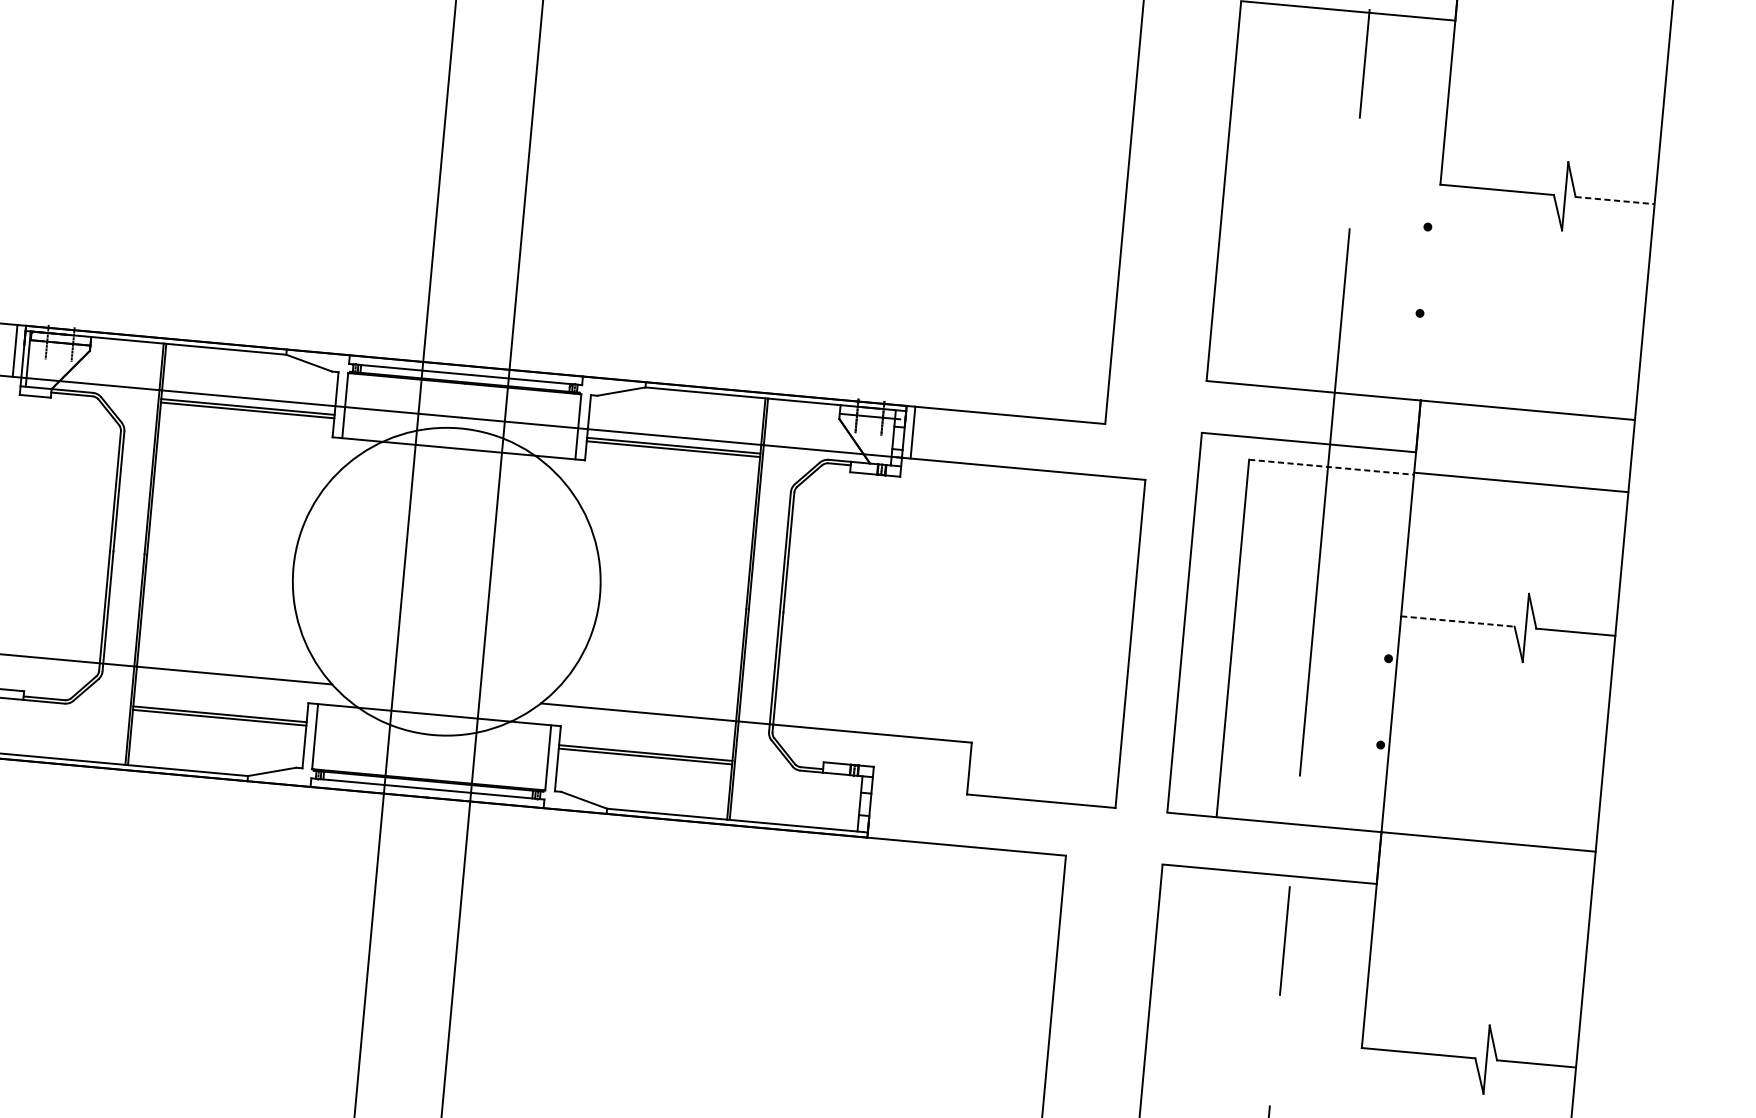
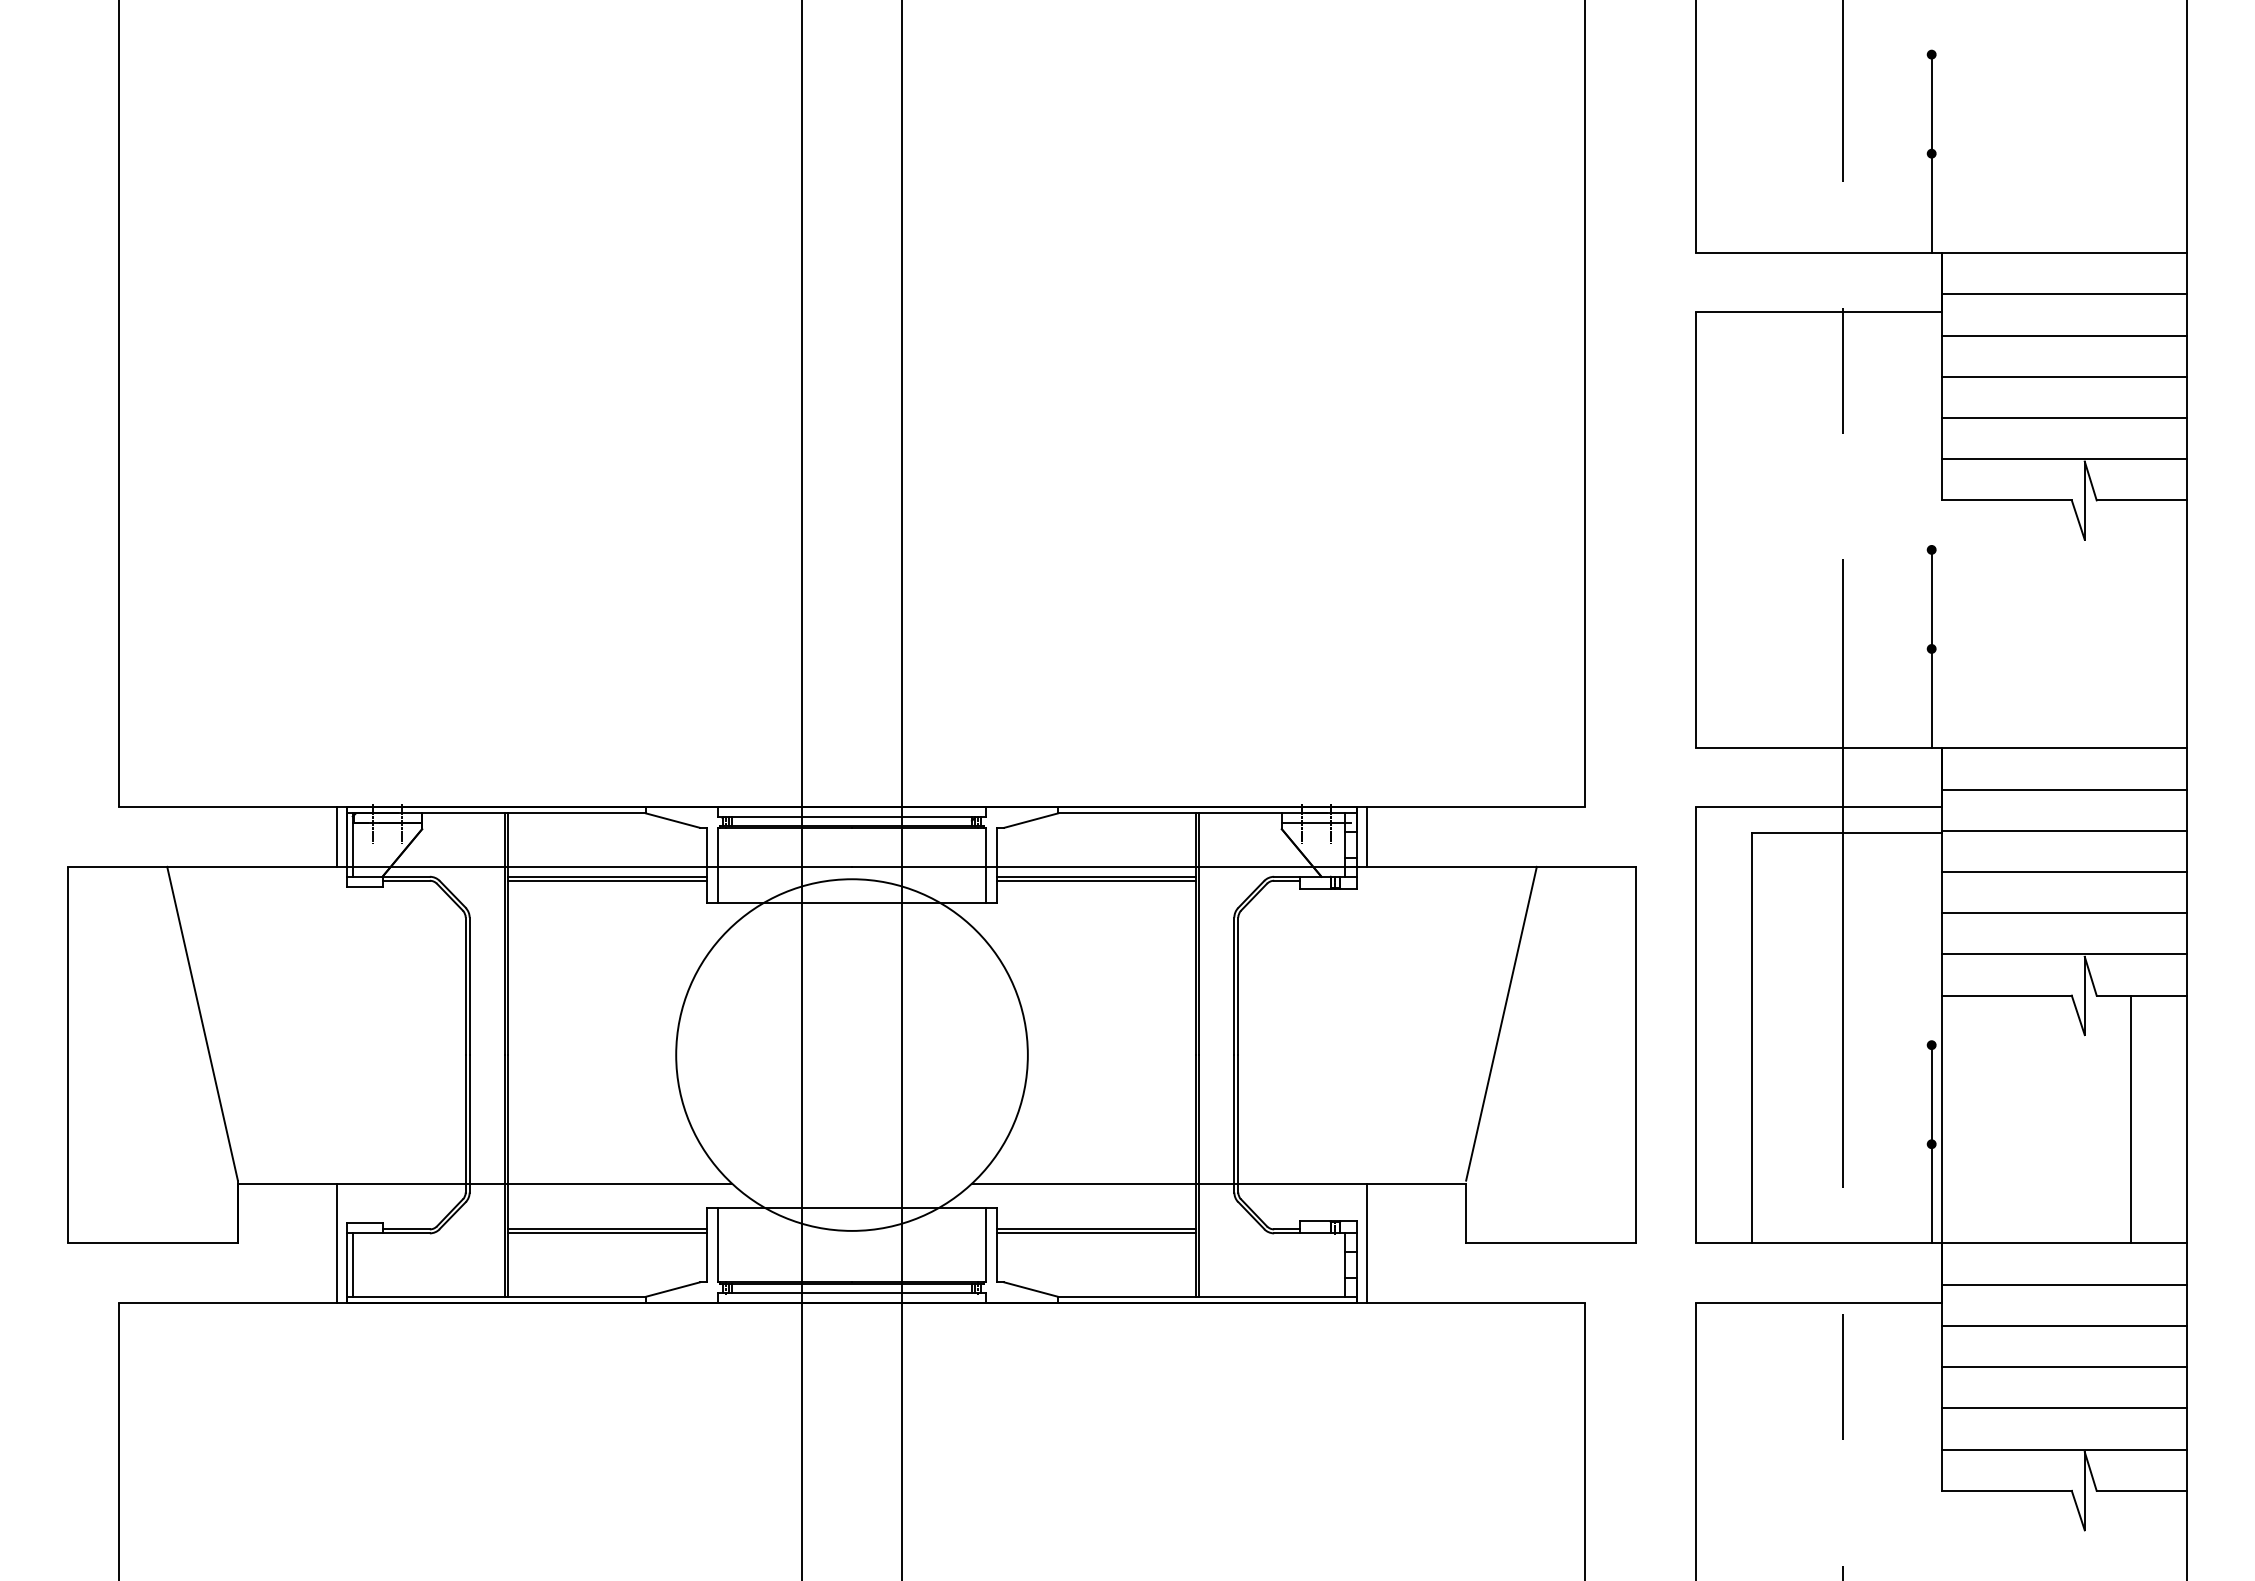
line: (1563, 14) -> (2064, 294), added
line: (1560, 50) -> (2064, 335), added
line: (1557, 86) -> (2064, 376), added
line: (1554, 122) -> (2064, 417), added
line: (1550, 158) -> (2064, 459), added
line: (1615, 200) -> (2142, 500), dashed -> solid
line: (1419, 312) -> (1931, 648), added
line: (1524, 446) -> (2064, 789), added
line: (1331, 467) -> (1847, 833), dashed -> solid
line: (1518, 518) -> (2064, 872), added
line: (1514, 554) -> (2064, 913), added
line: (1511, 590) -> (2064, 954), added
line: (1015, 605) -> (1501, 1023), added
line: (1458, 621) -> (2007, 995), dashed -> solid
line: (1555, 739) -> (2130, 1119), added
line: (1380, 745) -> (1931, 1144), added
line: (881, 785) -> (1367, 1242), added
line: (1485, 877) -> (2064, 1284), added
line: (1482, 914) -> (2064, 1326), added
line: (1478, 950) -> (2064, 1367), added
line: (1475, 985) -> (2064, 1408), added
line: (1472, 1021) -> (2064, 1449), added

